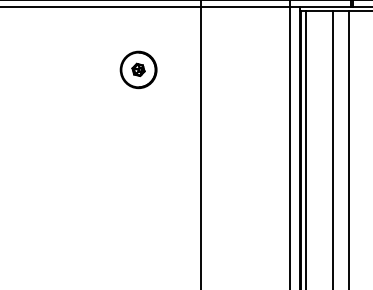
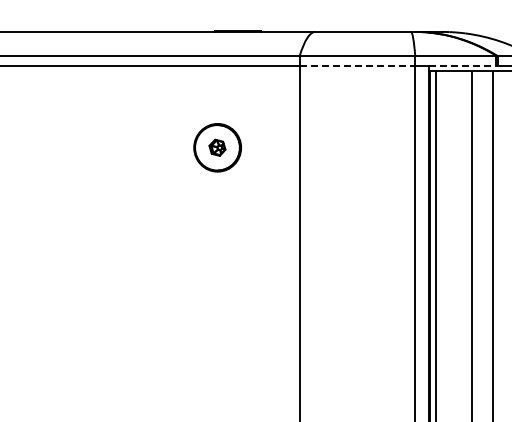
line: (245, 7) -> (357, 66), solid -> dashed
line: (325, 7) -> (462, 66), solid -> dashed

